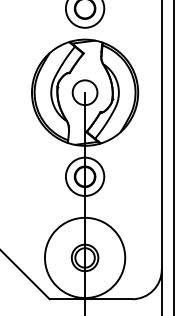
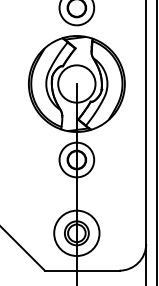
circle: (84, 92) -> (76, 83), size x1.67
circle: (85, 257) -> (77, 232), size x0.62

